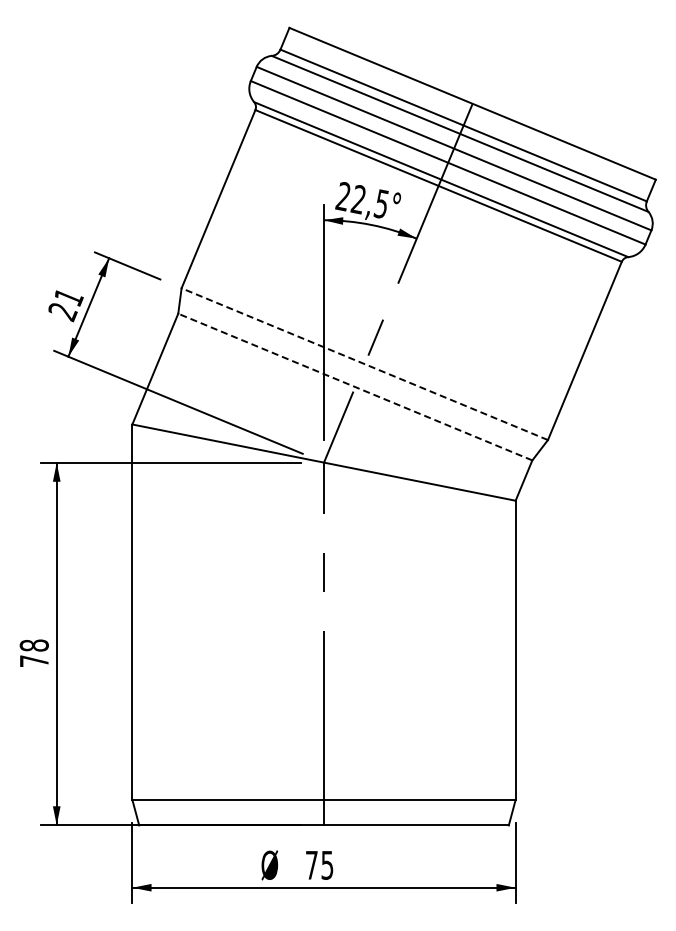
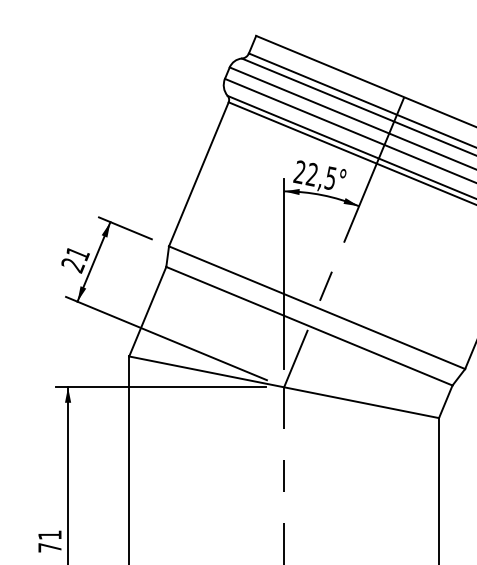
line: (364, 363) -> (316, 307), dashed -> solid
line: (355, 387) -> (309, 326), dashed -> solid
text: (33, 645) -> (49, 535), 78 -> 71

